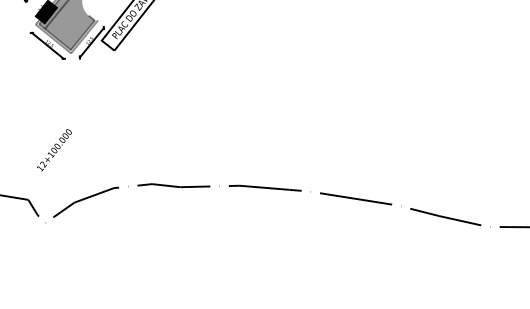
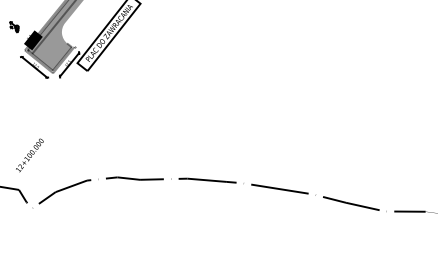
text: (54, 150) -> (29, 155), moved

